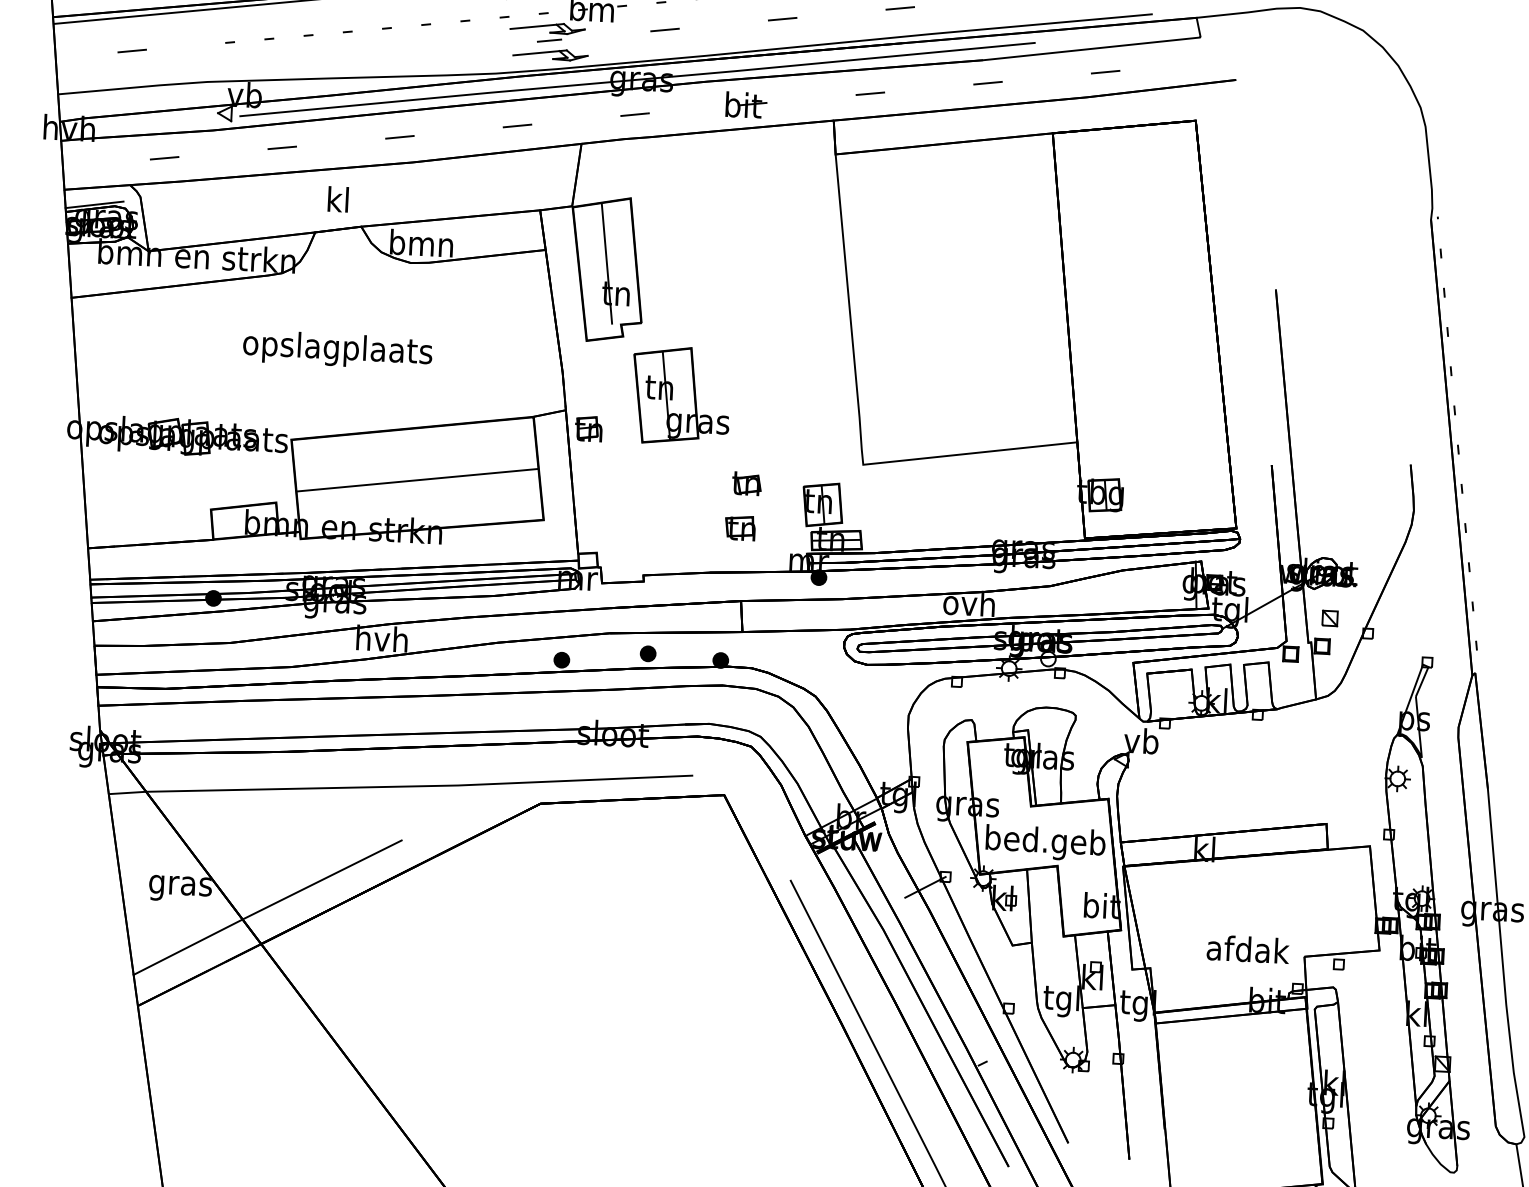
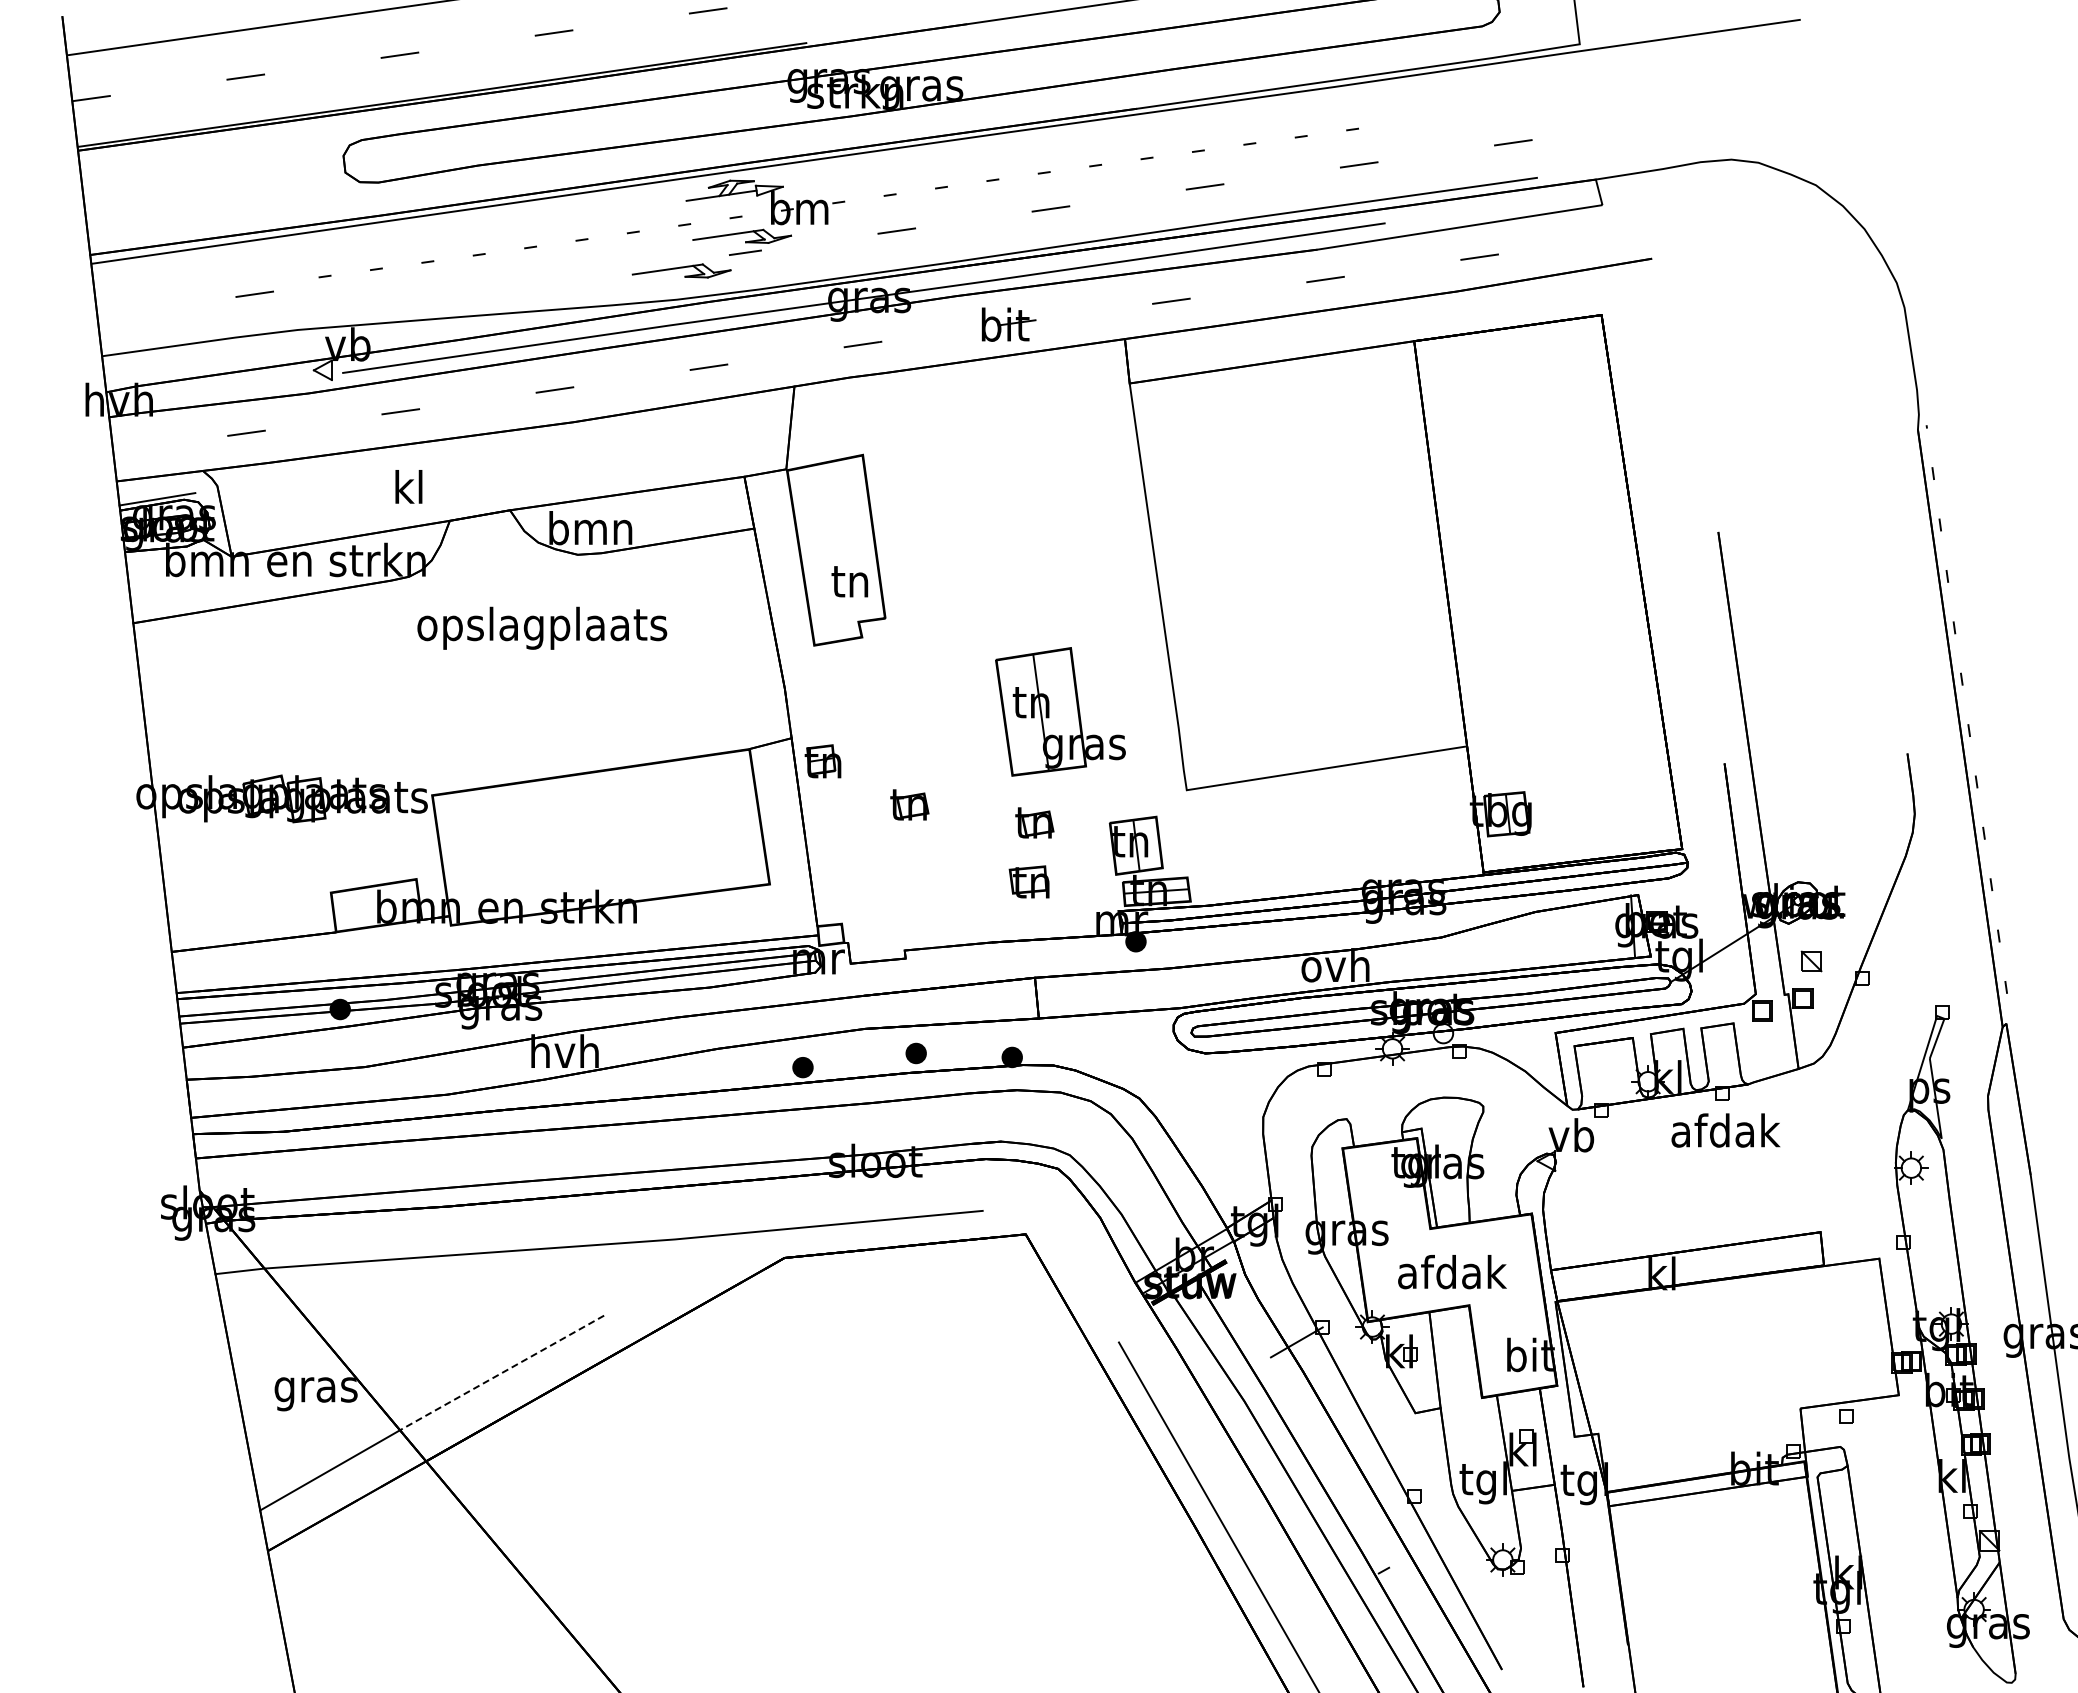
line: (132, 50) -> (254, 293), moved
part: (550, 54) -> (681, 270), moved
text: (337, 199) -> (408, 486), moved
line: (606, 263) -> (835, 542), removed
text: (337, 349) -> (542, 627), moved
part: (681, 395) -> (1060, 711), moved
part: (652, 464) -> (909, 804), added
line: (417, 480) -> (600, 840), removed
text: (1045, 843) -> (1452, 1276), bed.geb -> afdak
line: (321, 880) -> (501, 1373), solid -> dashed
text: (1247, 949) -> (1725, 1130), moved

